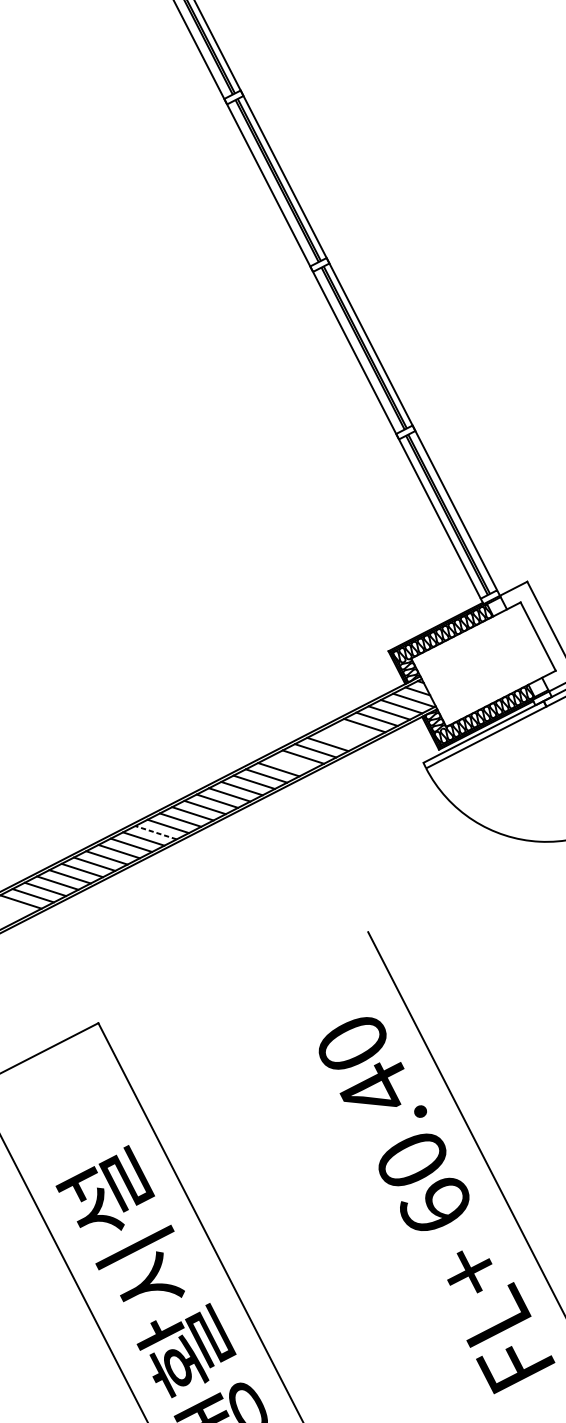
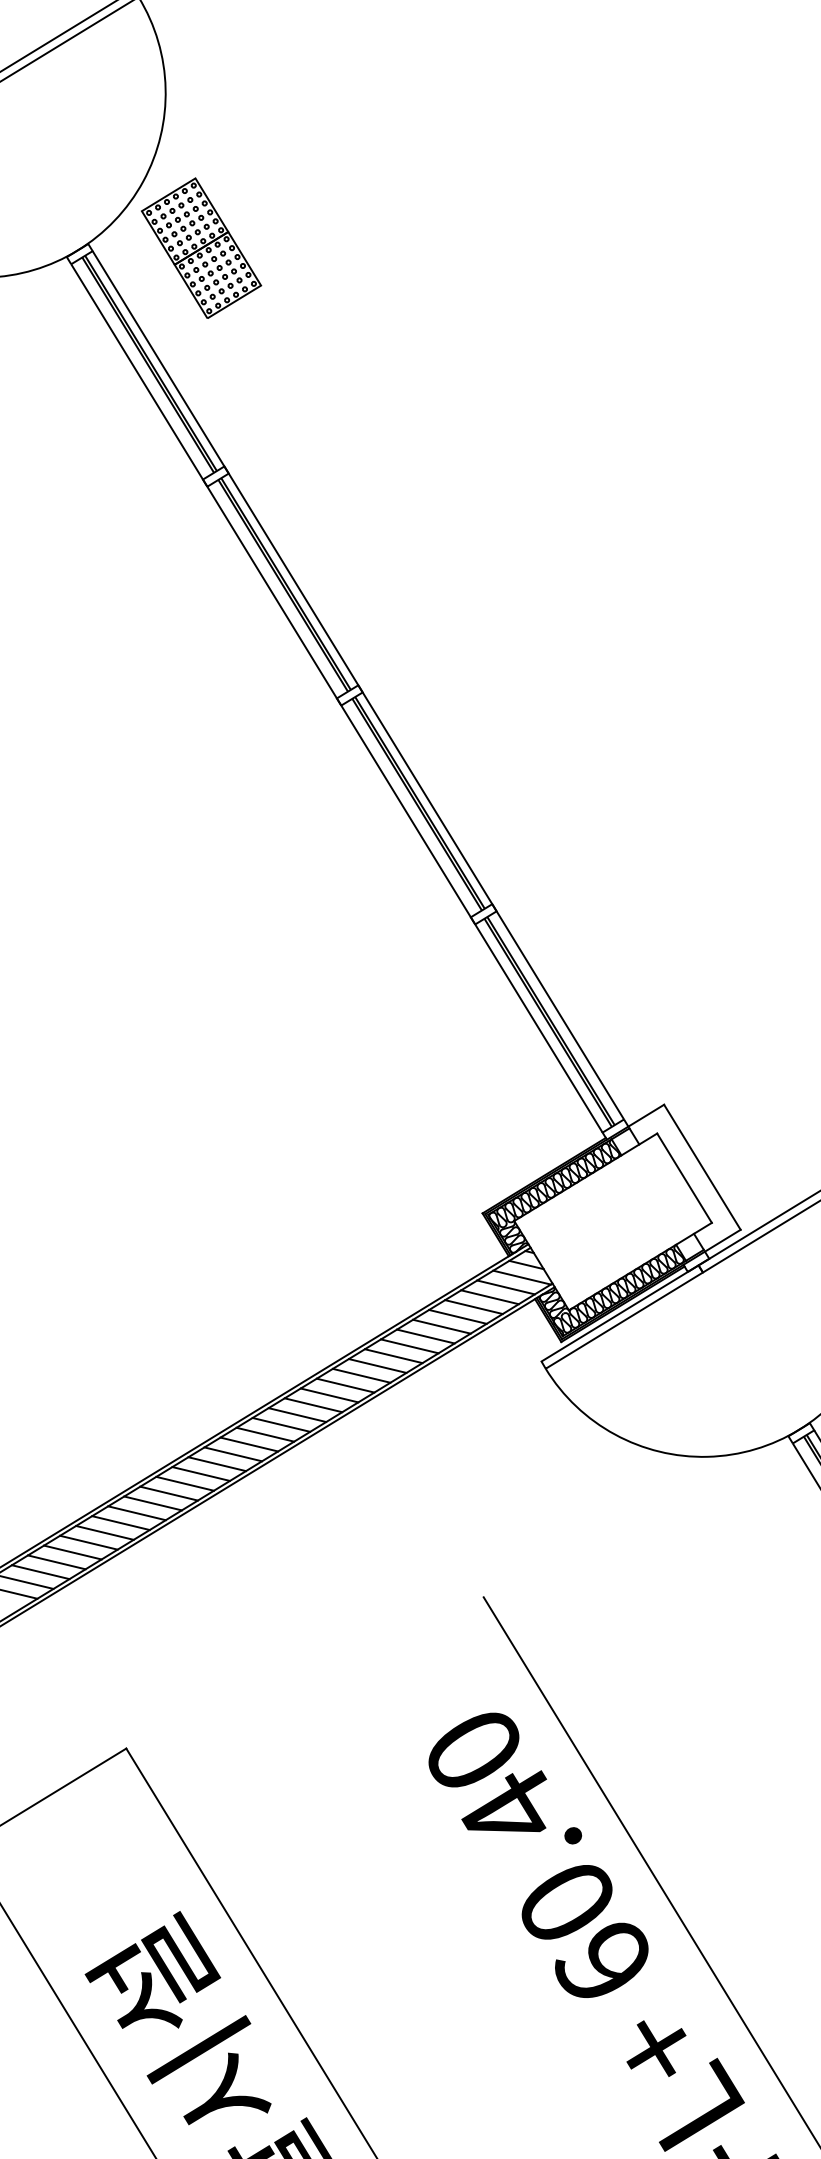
line: (352, 731) -> (441, 1326), added
line: (339, 738) -> (425, 1336), added
line: (291, 763) -> (361, 1375), added
line: (156, 832) -> (185, 1483), dashed -> solid

